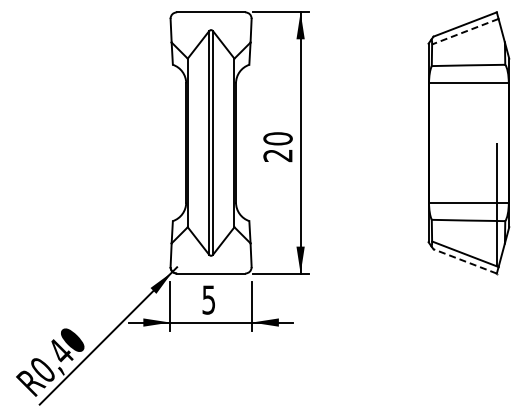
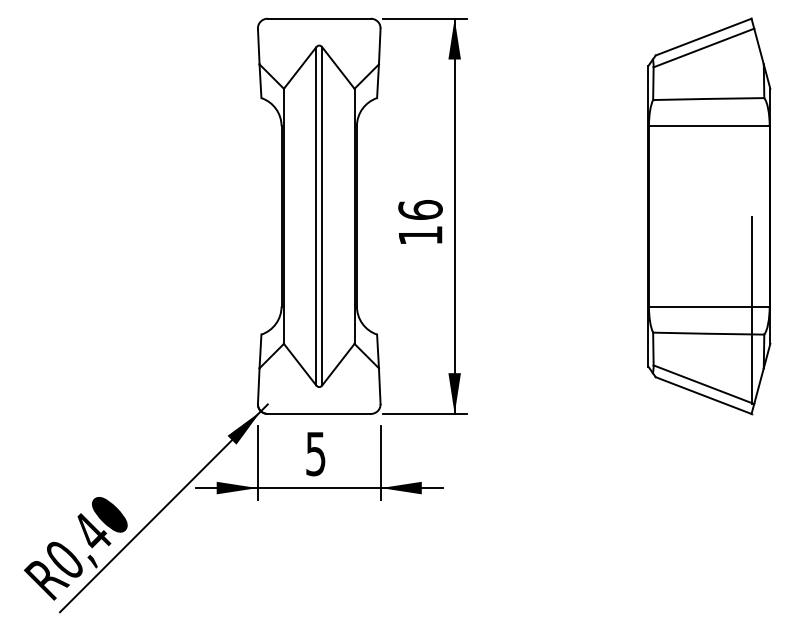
line: (465, 31) -> (704, 47), dashed -> solid
text: (277, 147) -> (419, 223), 20 -> 16
line: (465, 261) -> (704, 395), dashed -> solid

